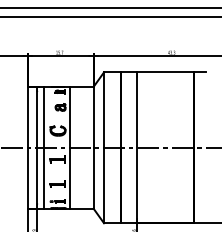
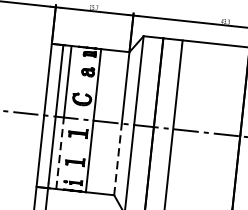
line: (44, 177) -> (60, 152), solid -> dashed
line: (93, 177) -> (118, 158), solid -> dashed

